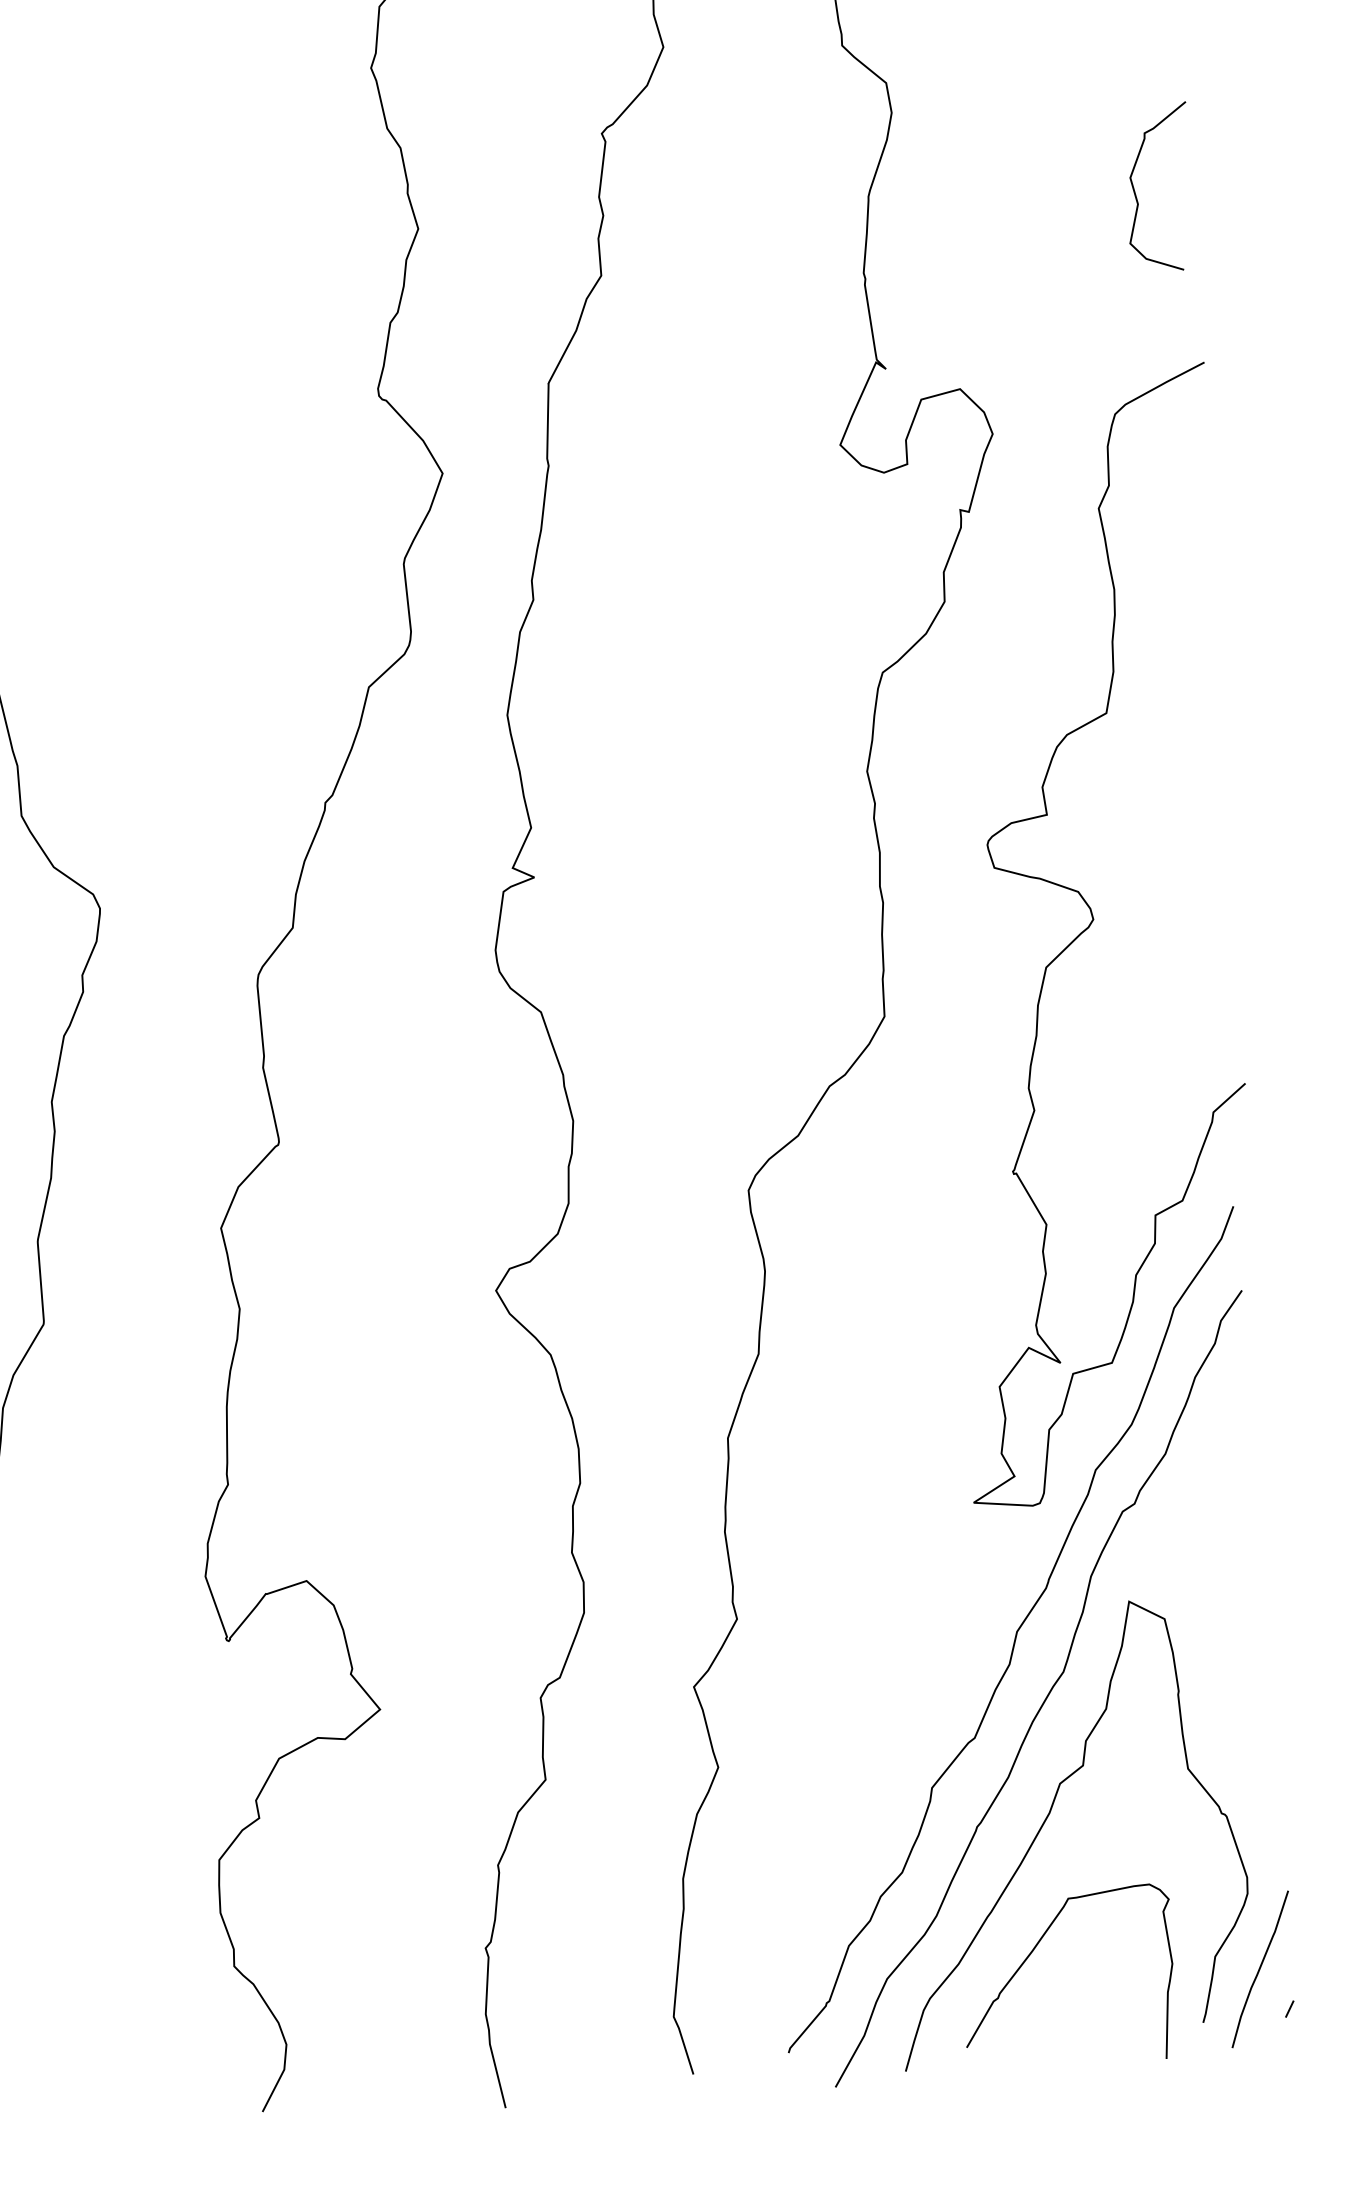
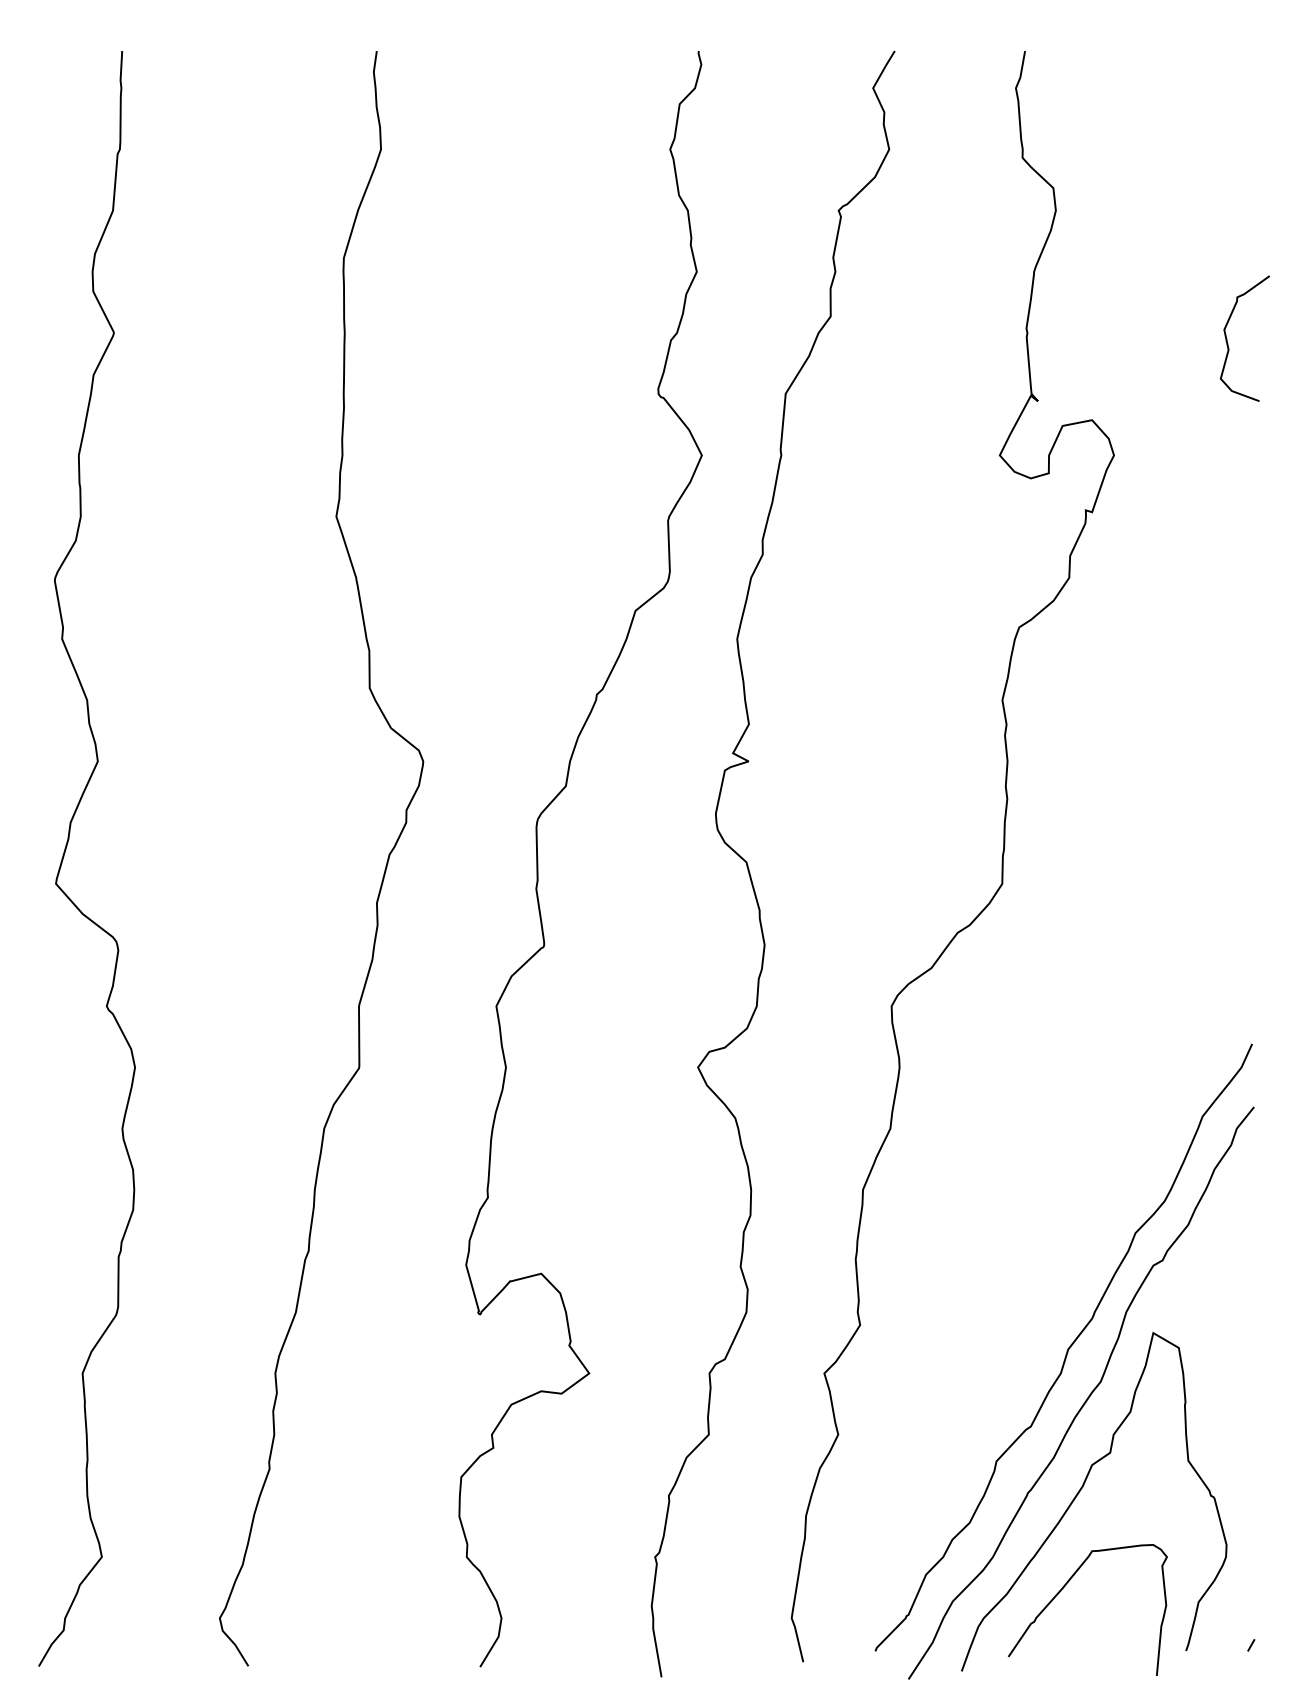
curve: (1137, 195) -> (1228, 343), moved
curve: (1085, 931) -> (1156, 831), removed
curve: (1260, 1969) -> (1231, 1614), removed

